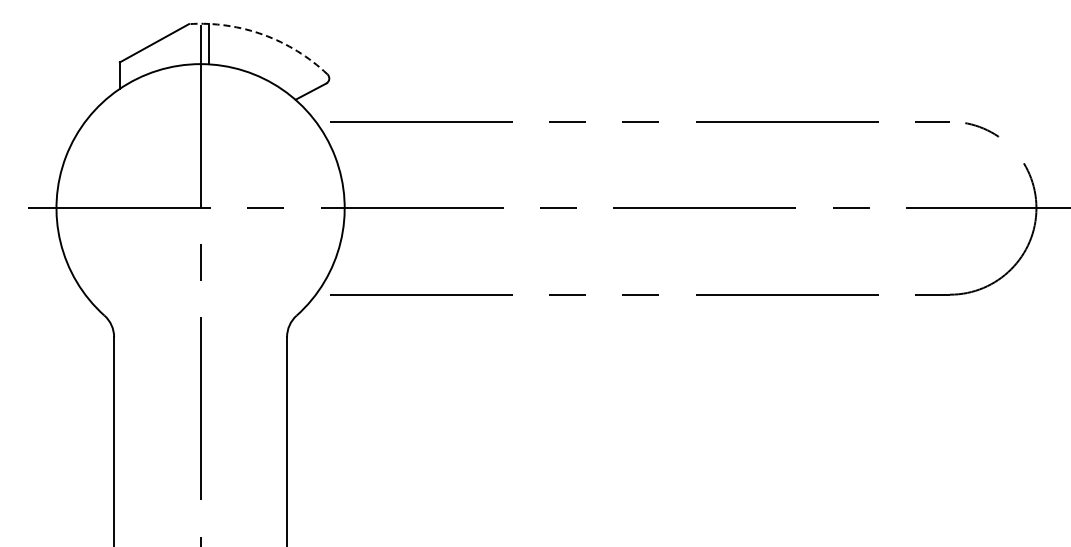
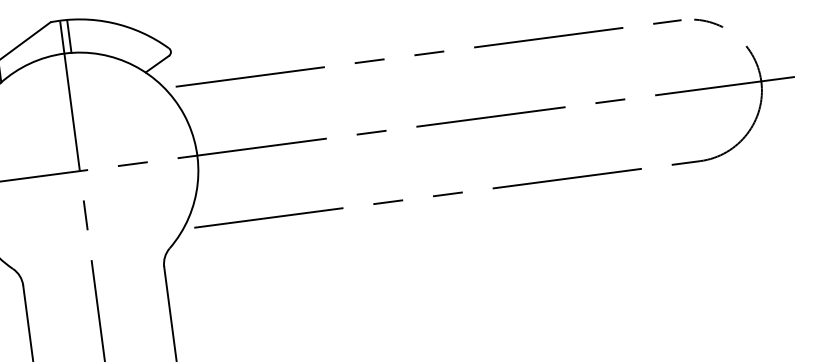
arc: (263, 34) -> (112, 22), dashed -> solid

